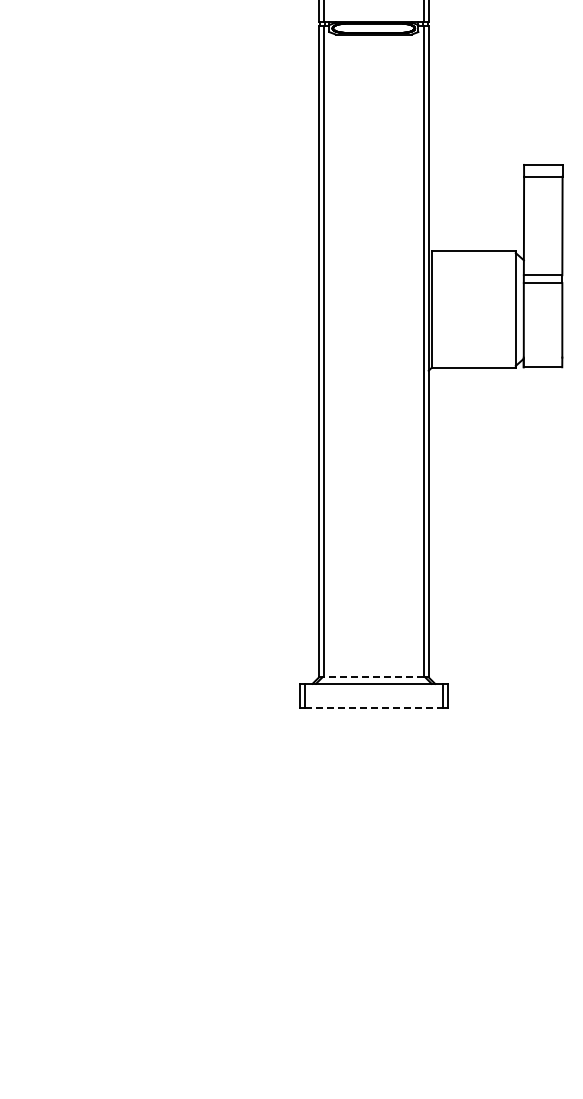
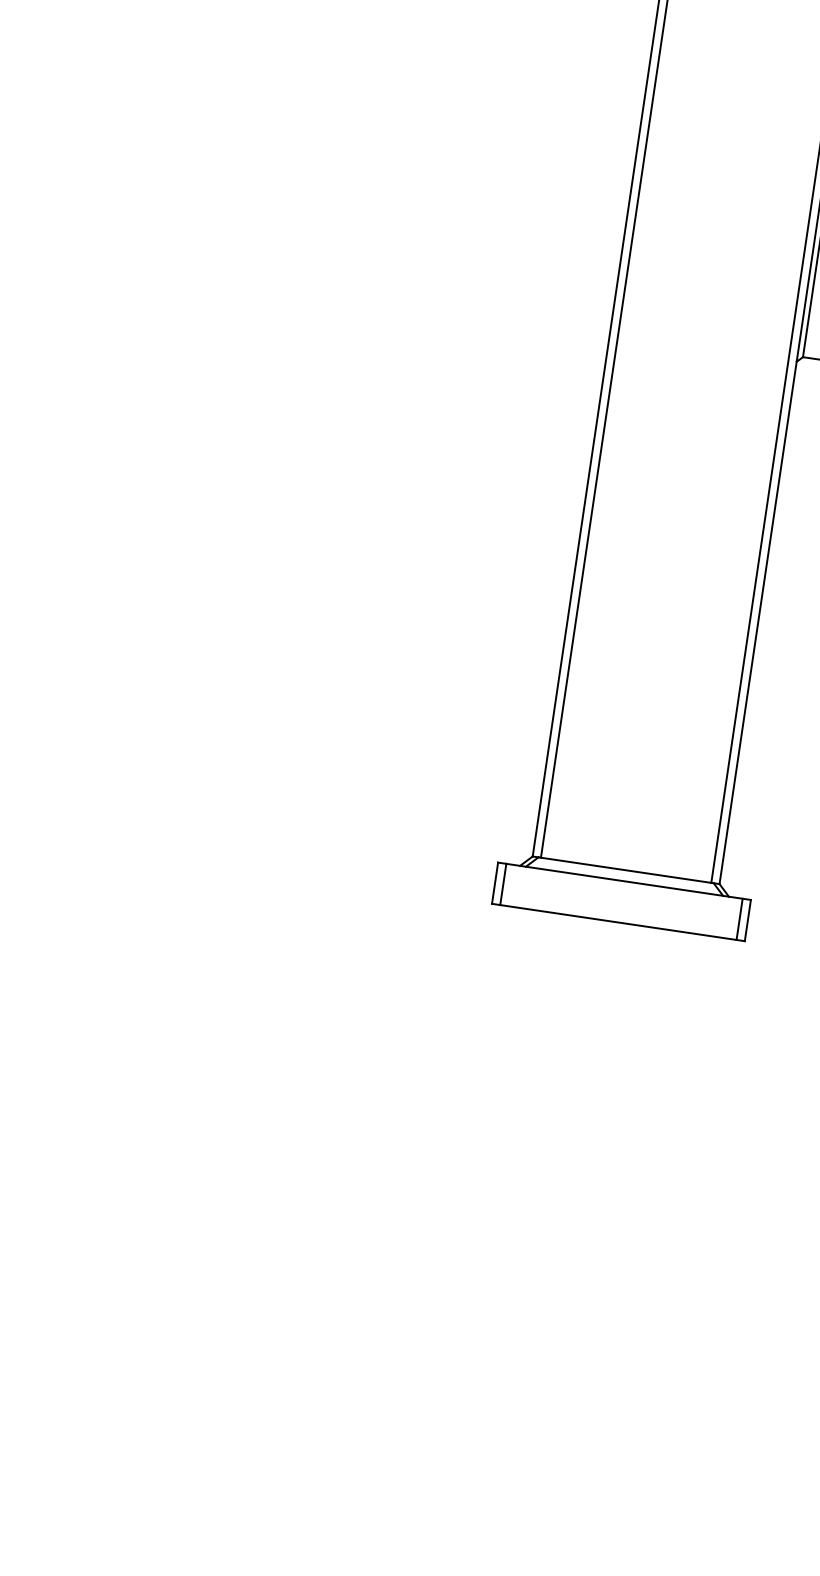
line: (373, 677) -> (625, 870), dashed -> solid
line: (374, 708) -> (619, 923), dashed -> solid

